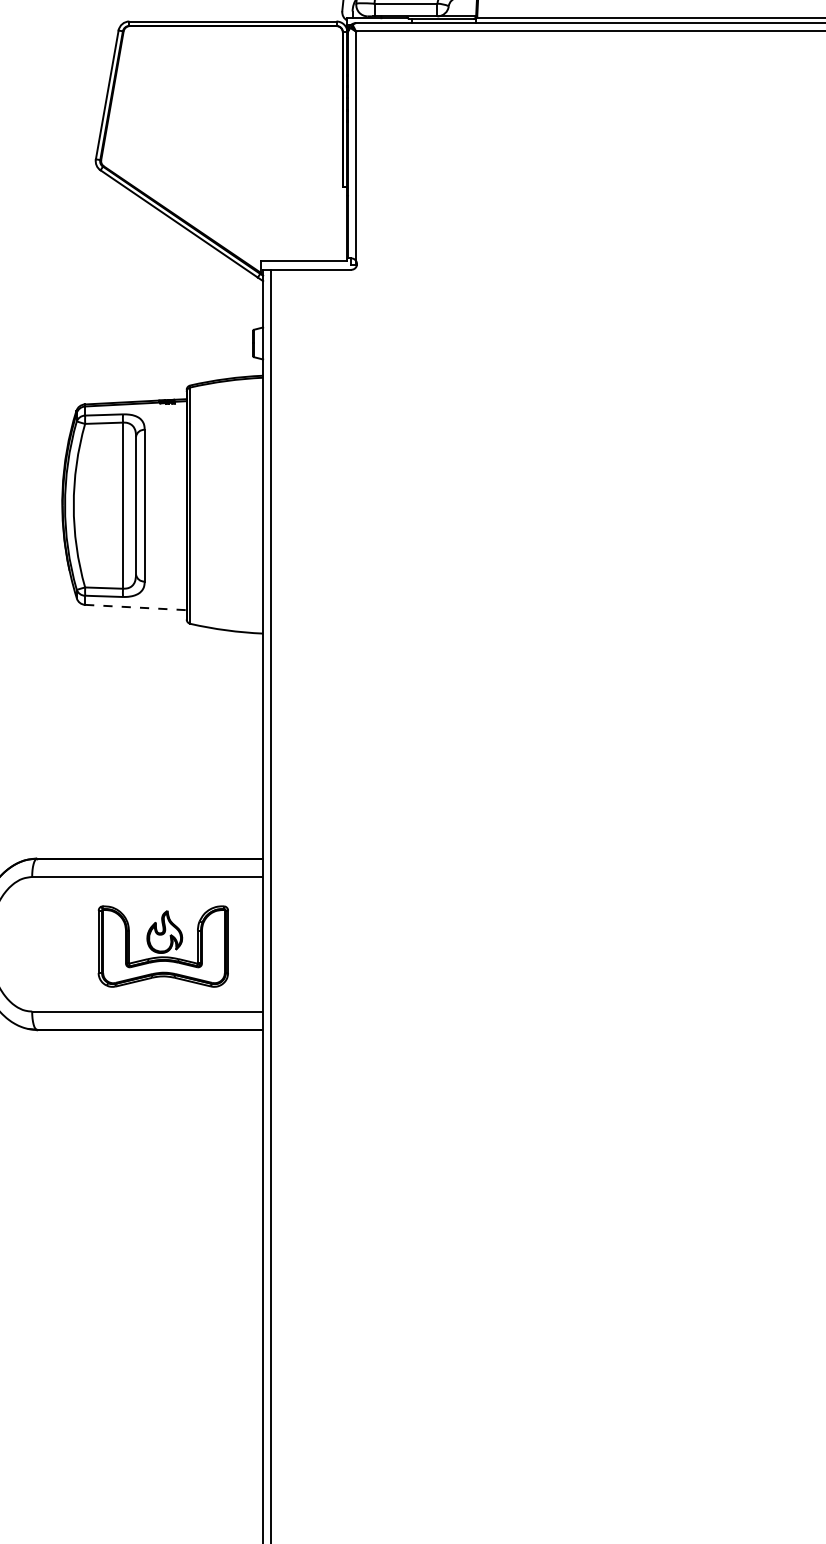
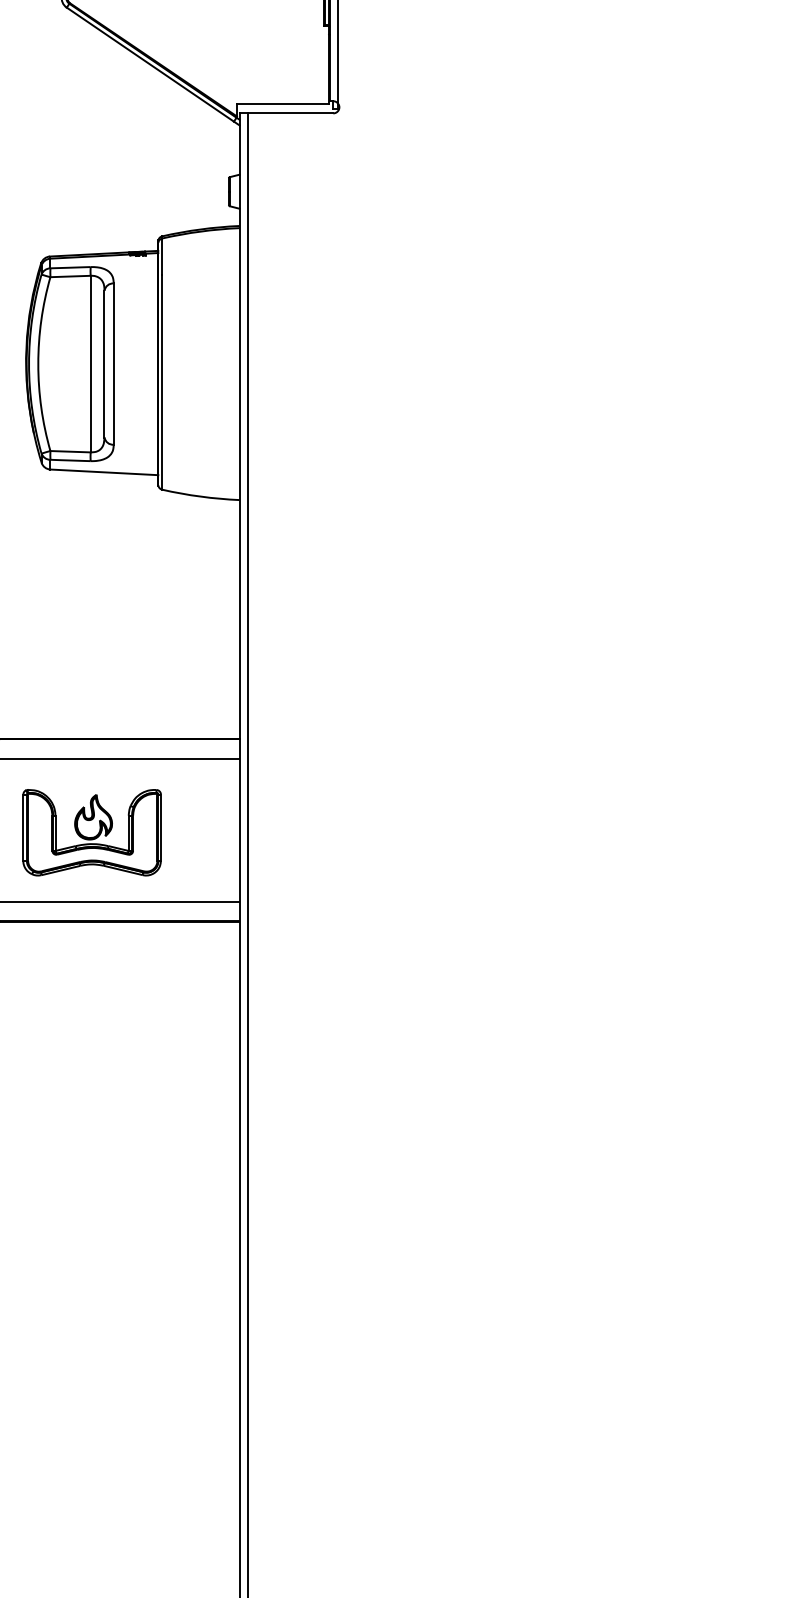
line: (135, 607) -> (103, 472), dashed -> solid
part: (162, 946) -> (91, 832), moved

